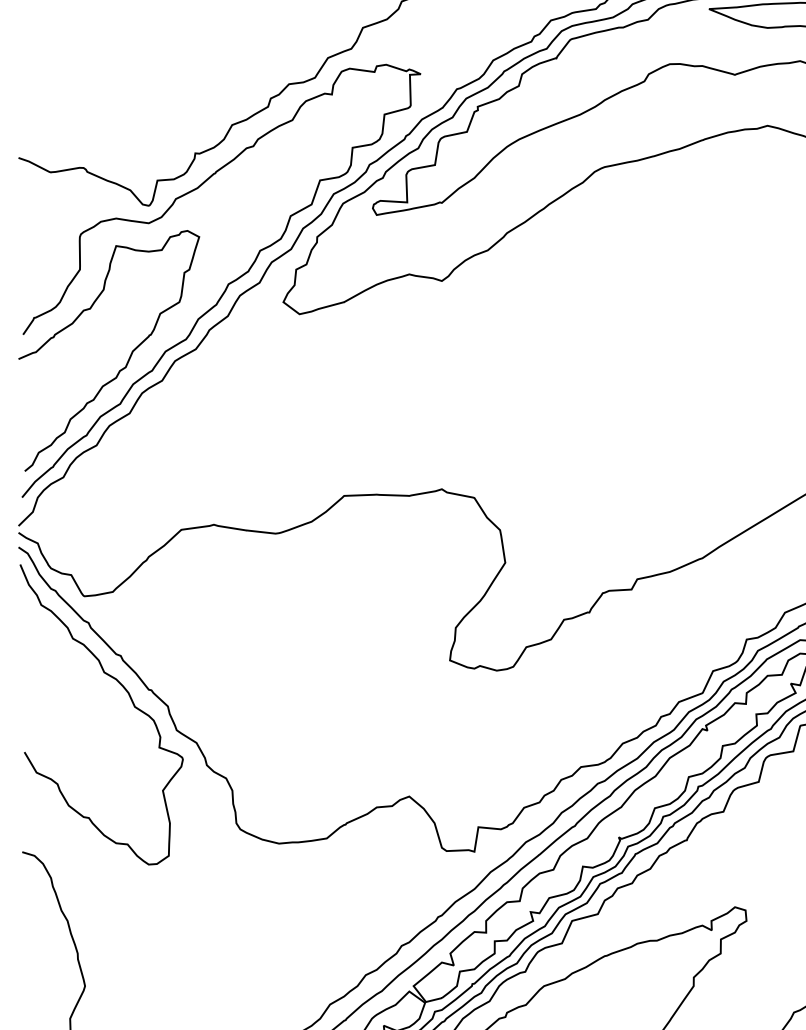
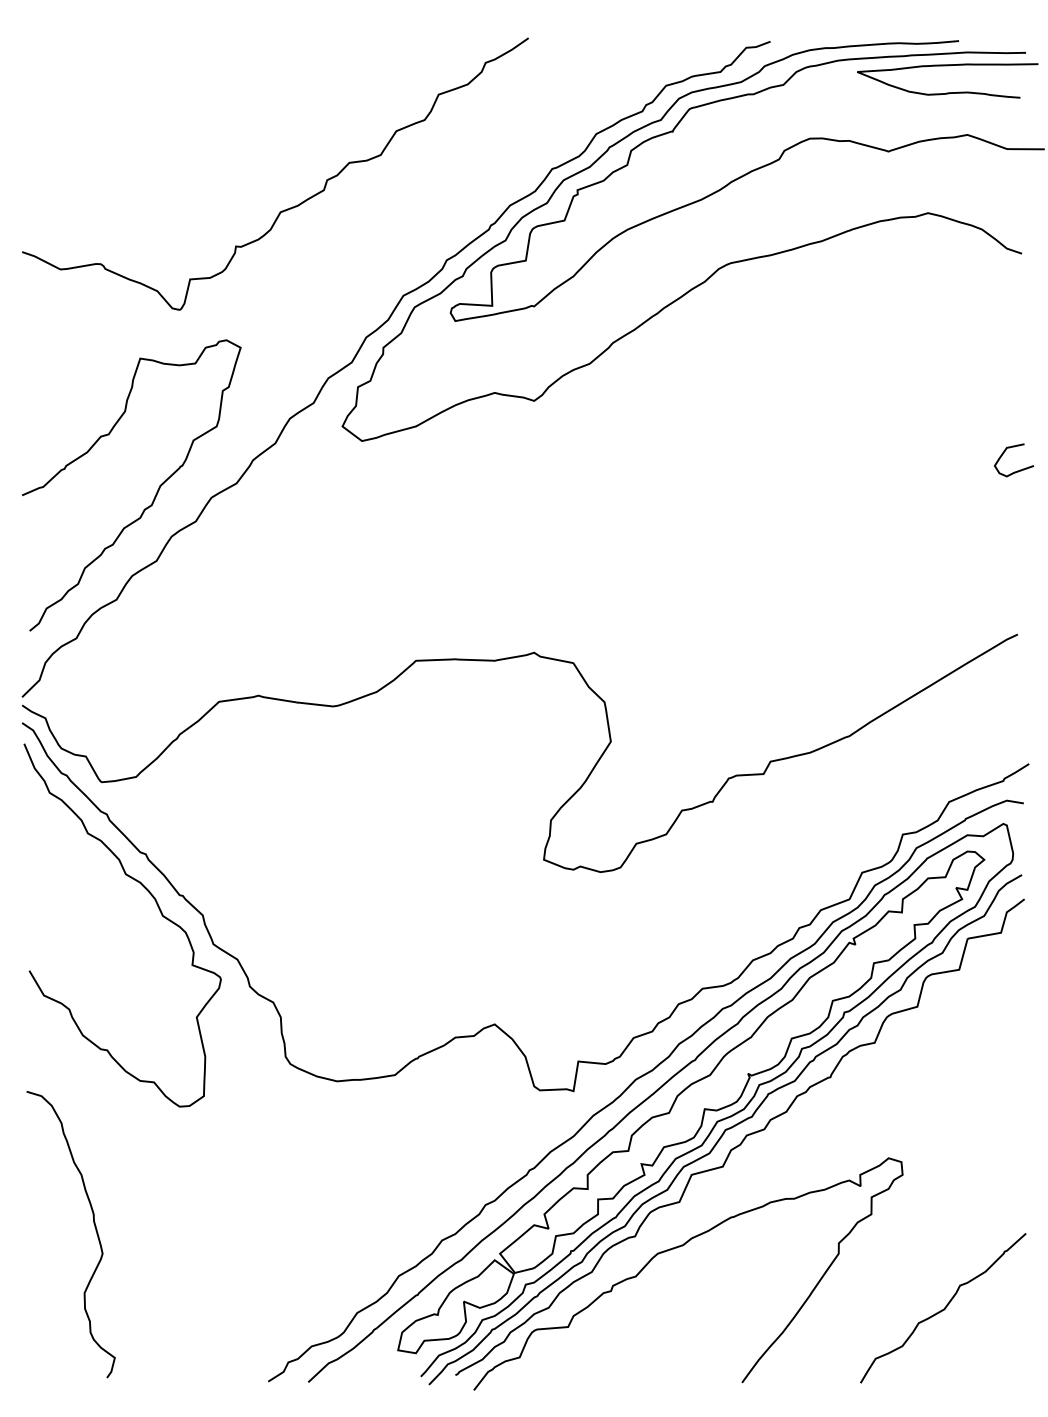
curve: (227, 284) -> (274, 405), removed

